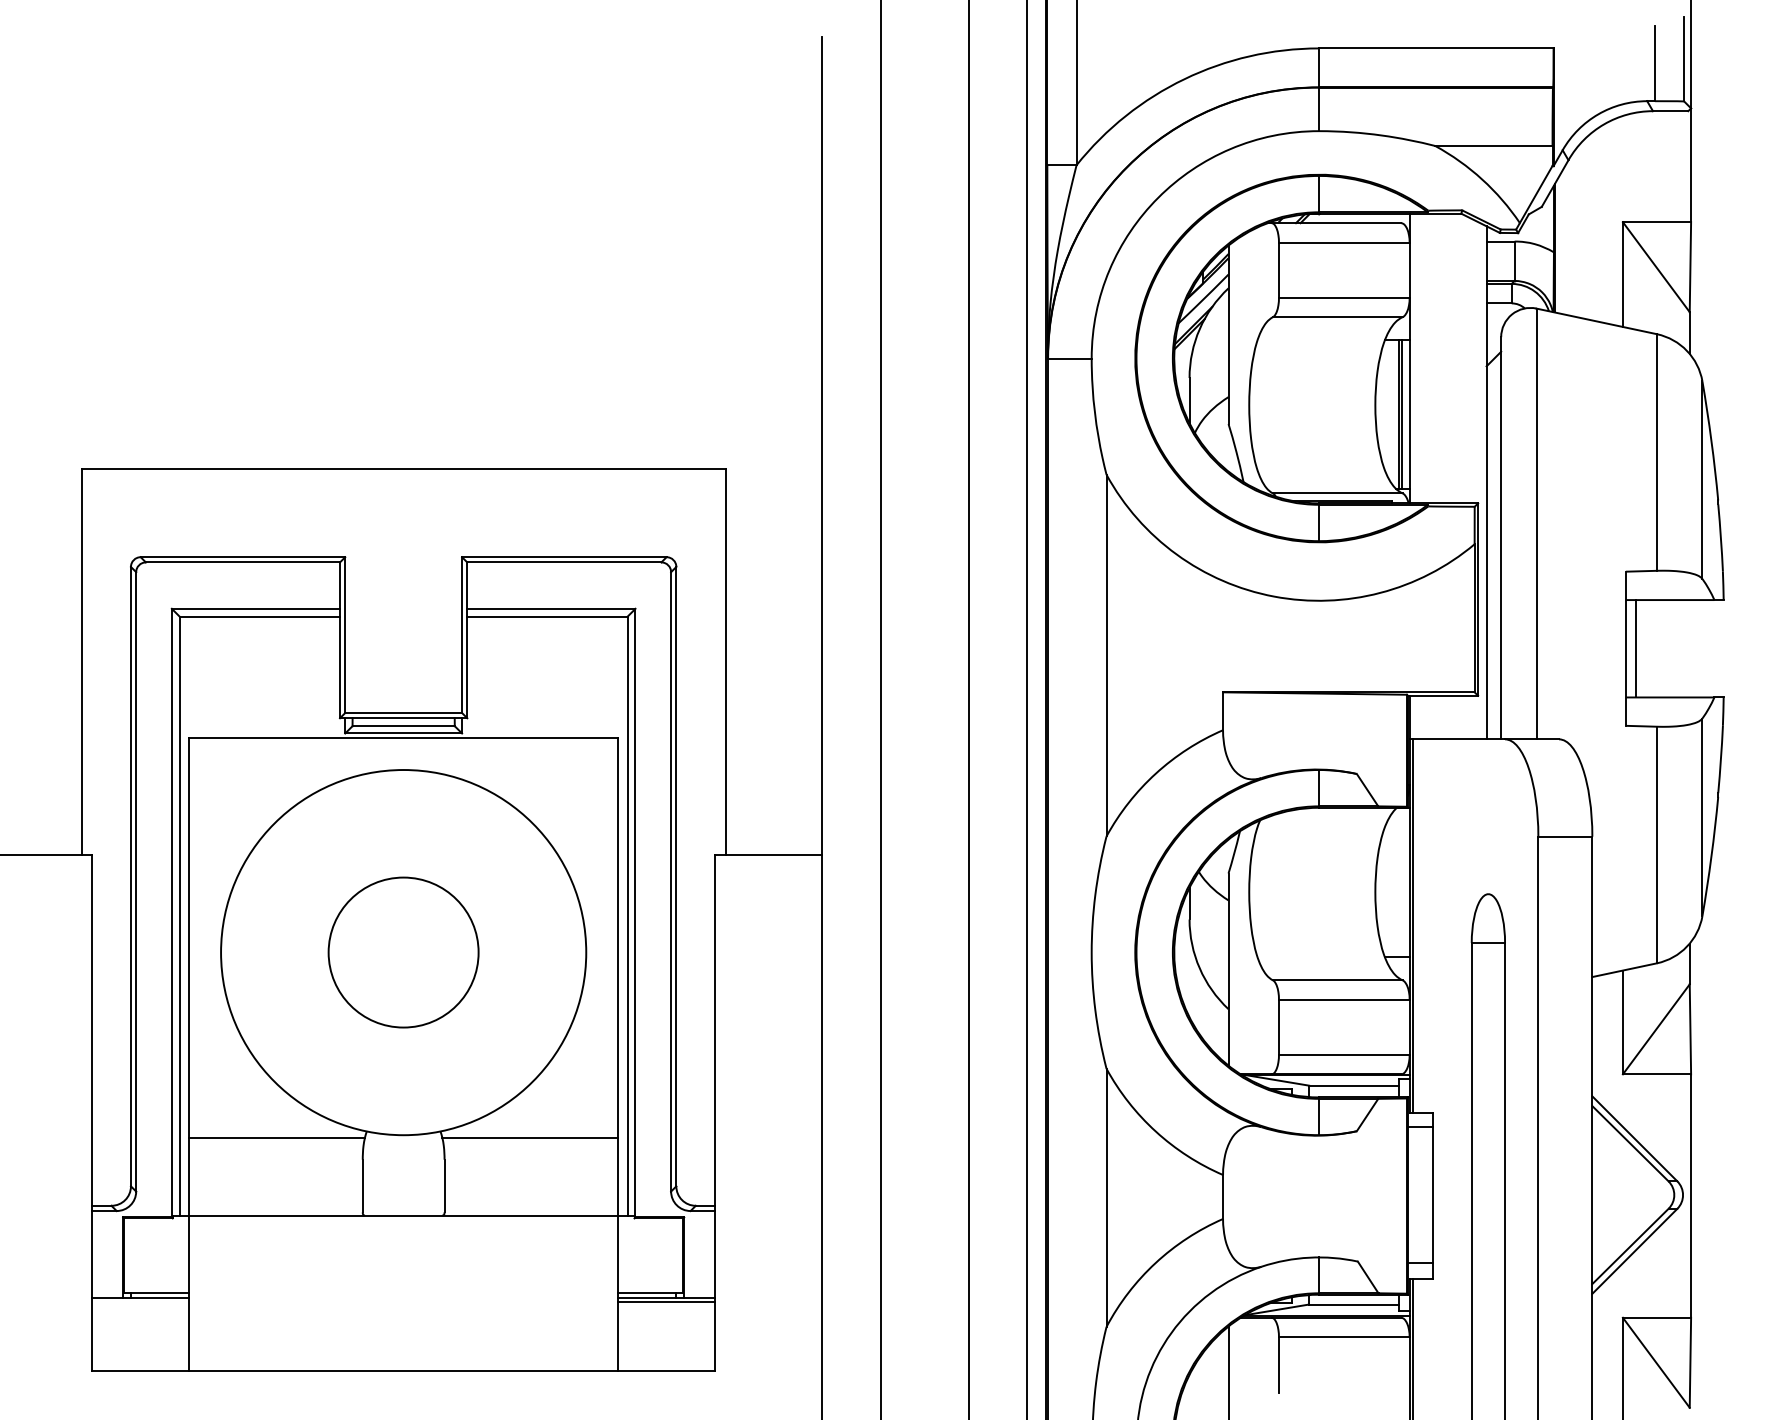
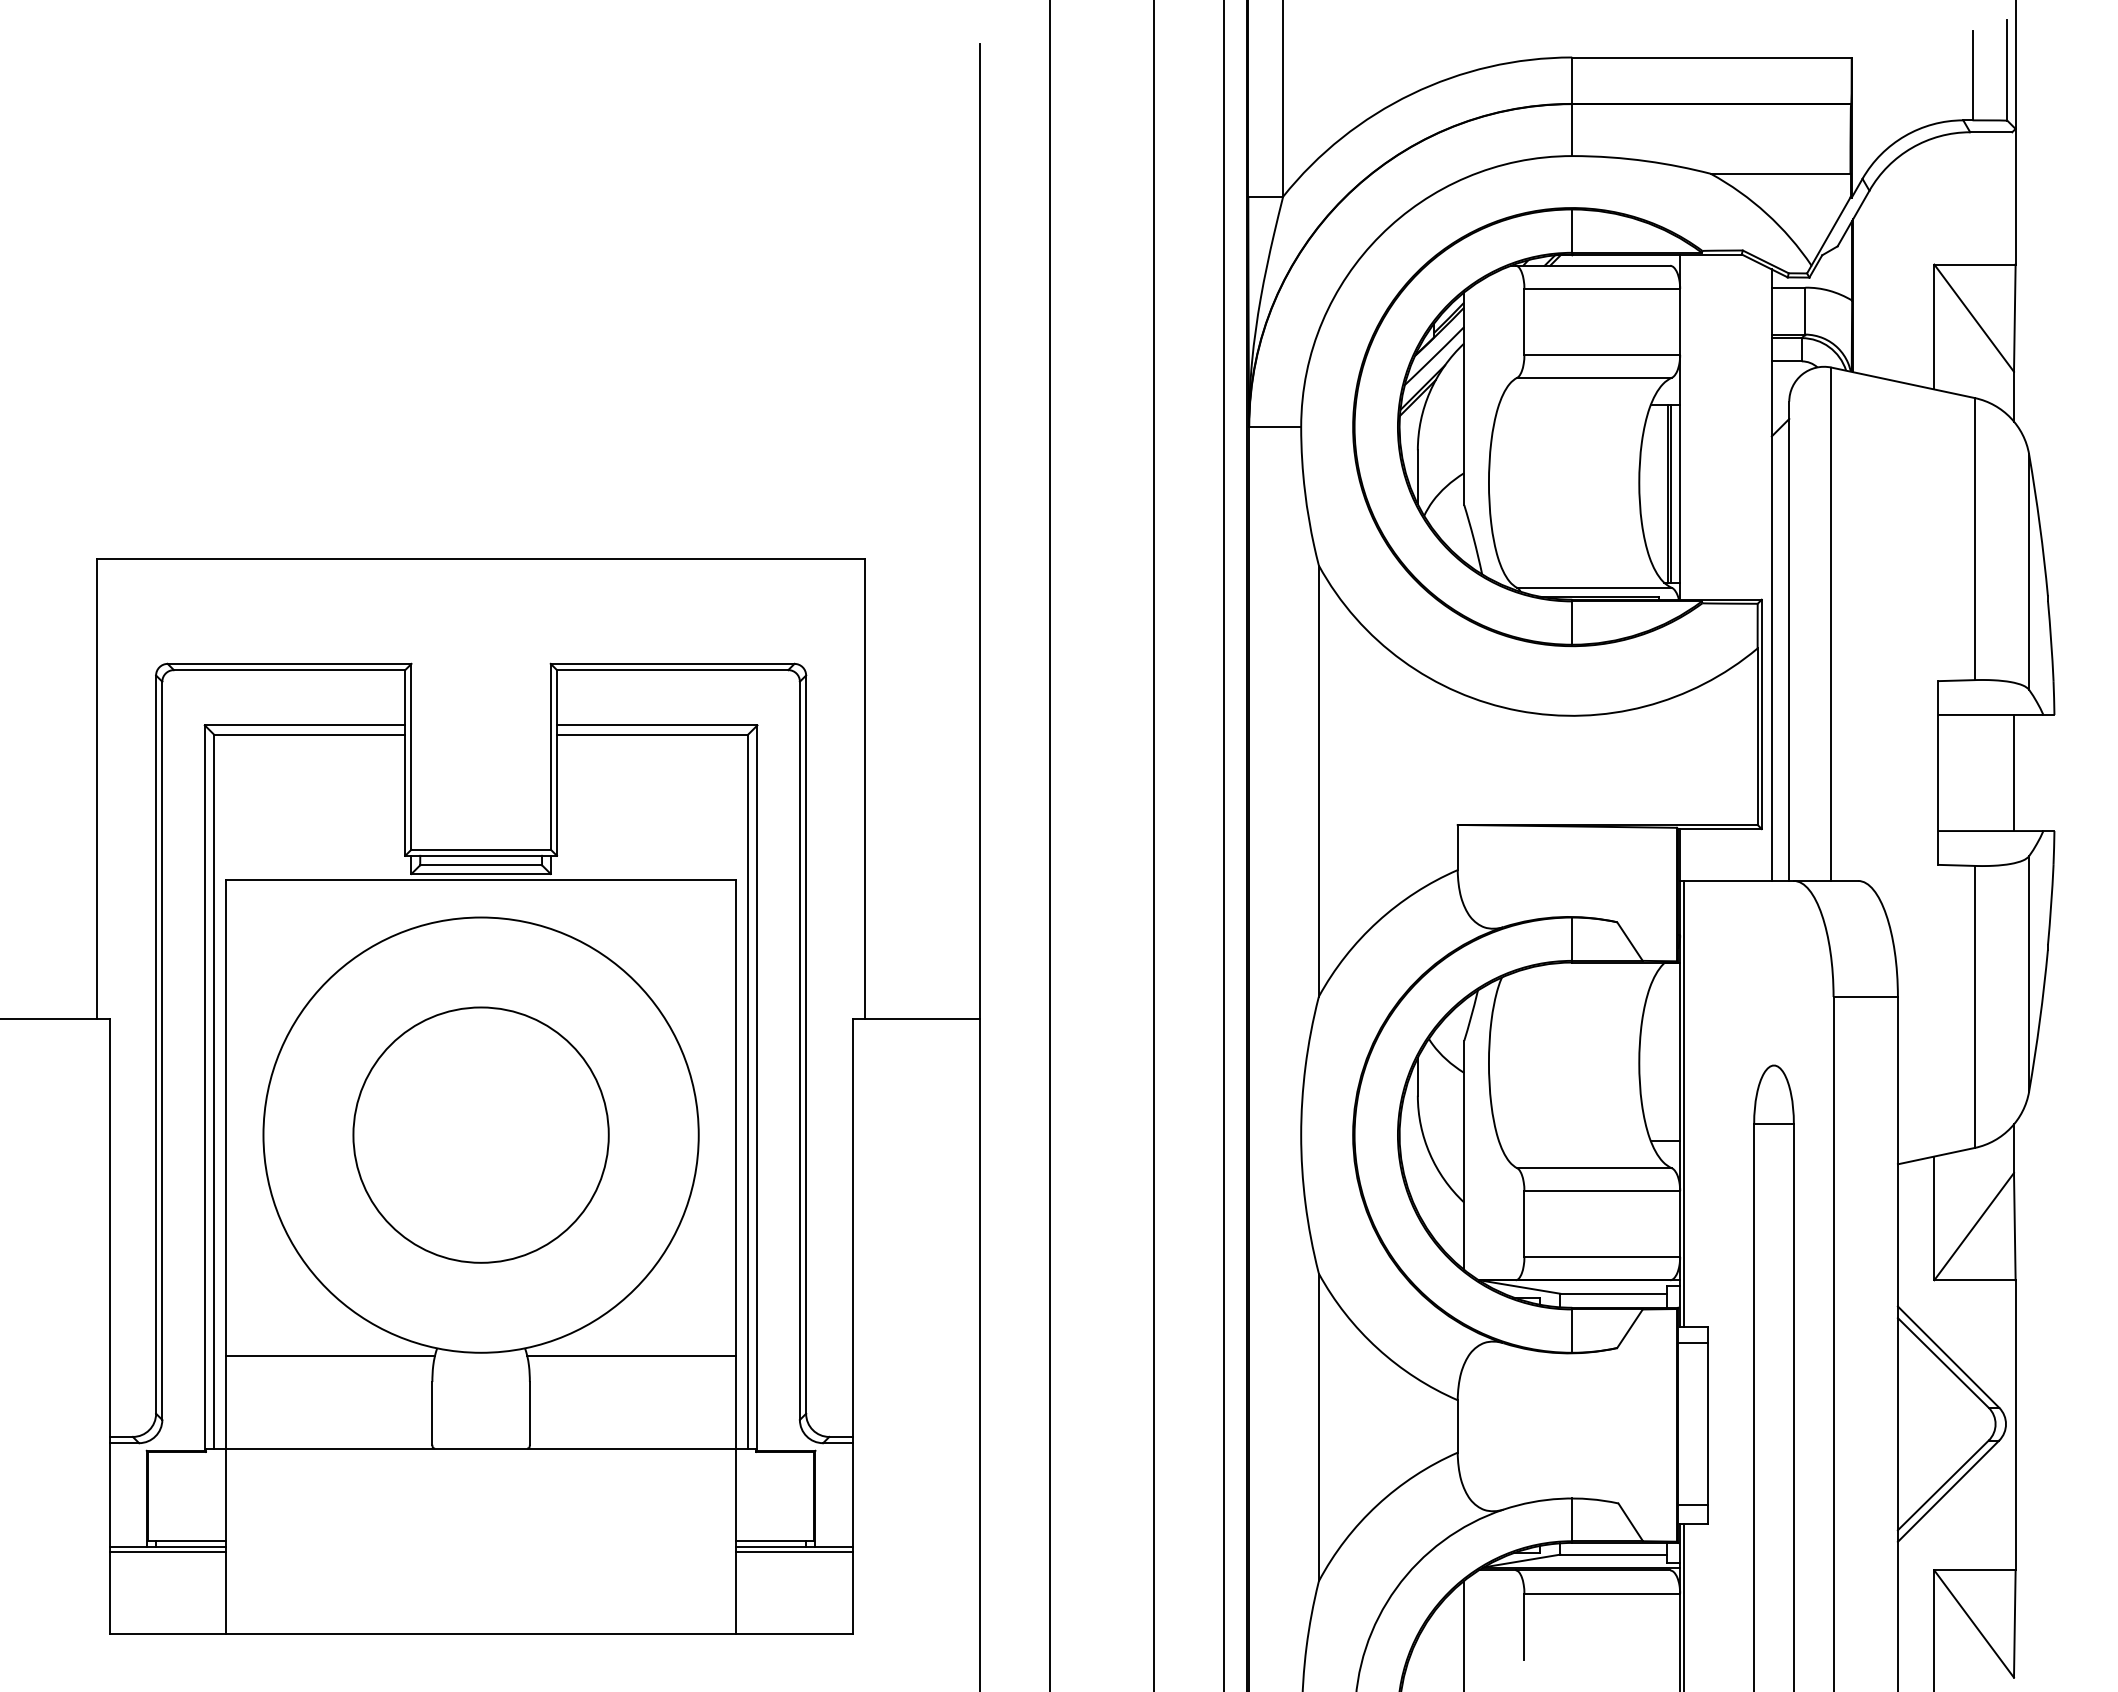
line: (1635, 648) -> (2013, 772), moved
circle: (403, 952) -> (480, 1134), size x1.43
line: (140, 1301) -> (167, 1551), added

